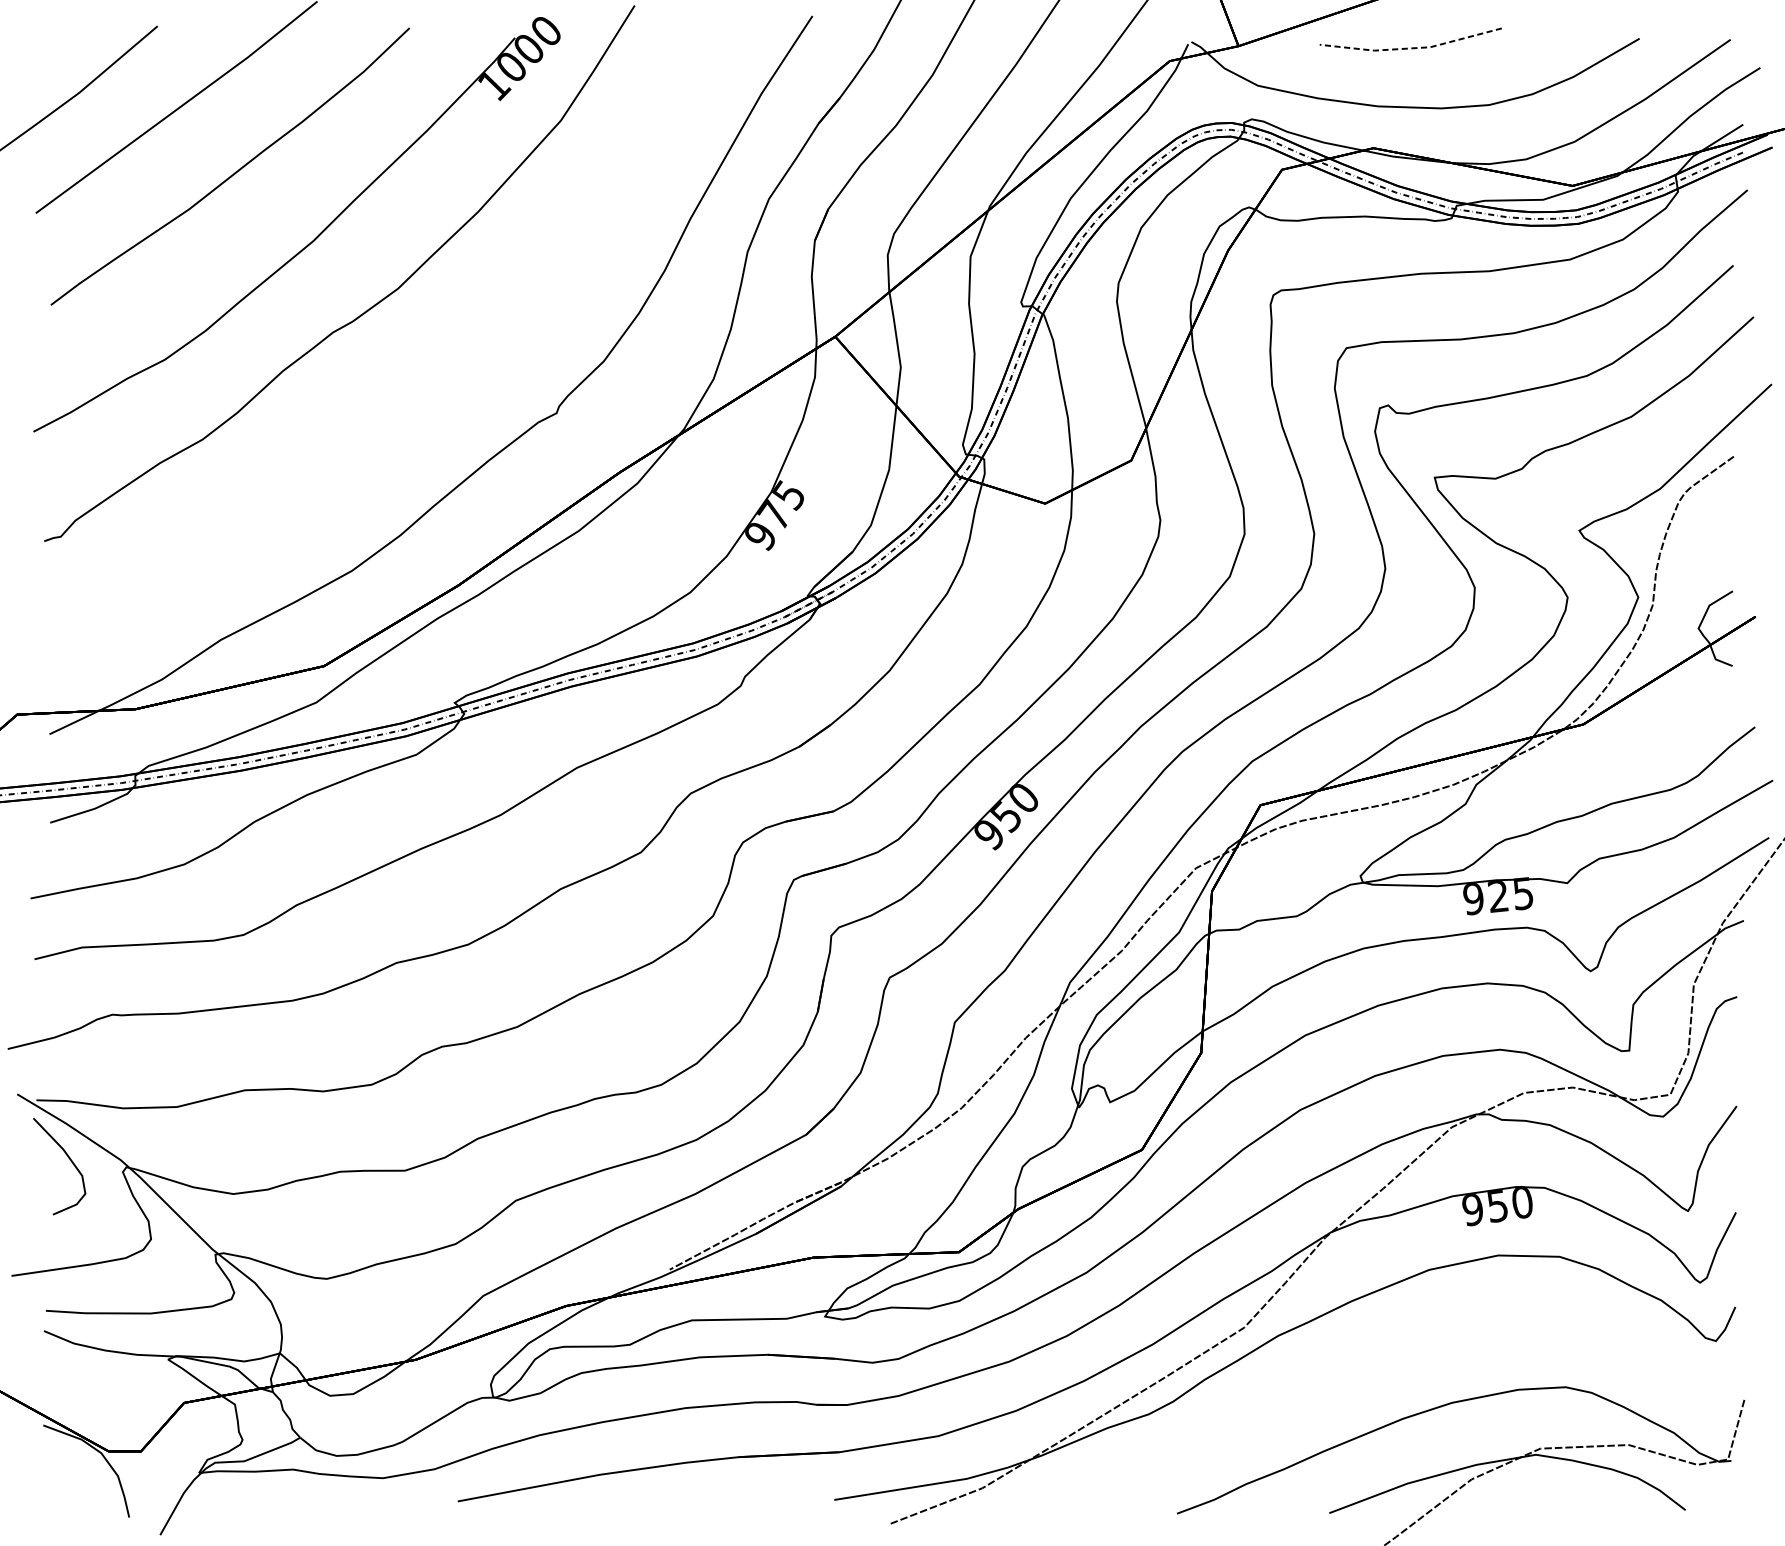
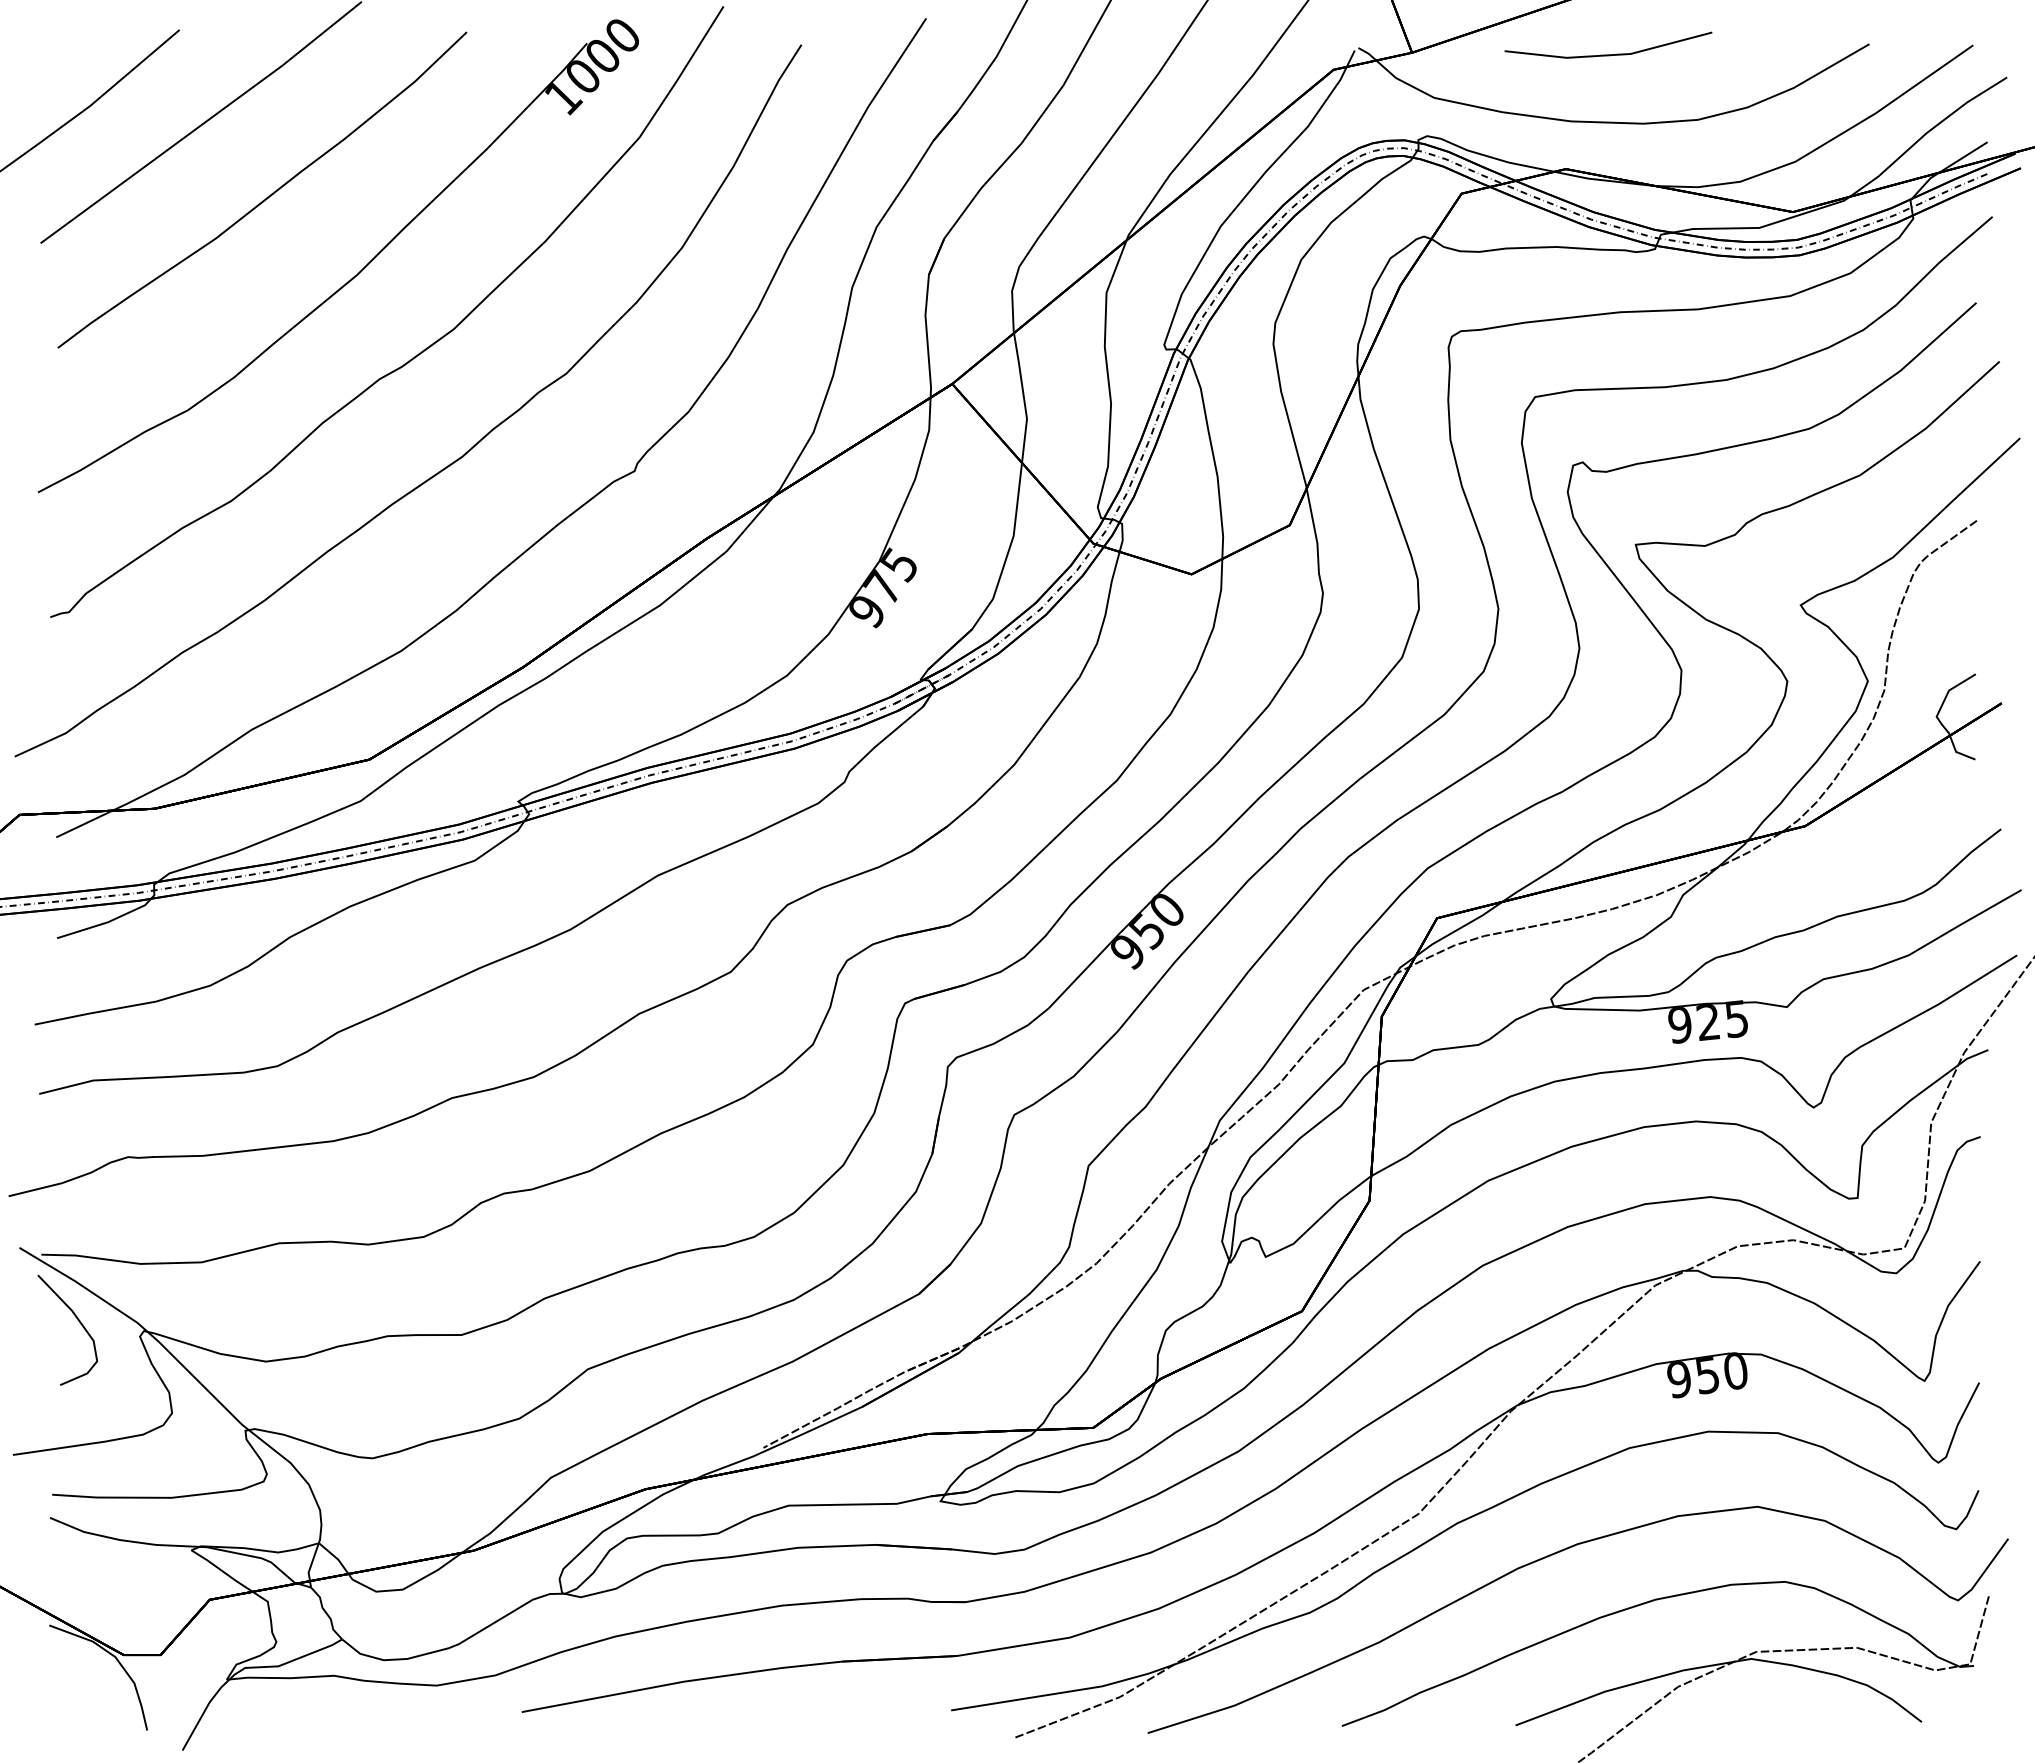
line: (1411, 48) -> (1609, 55), dashed -> solid
curve: (395, 406) -> (450, 463), added
curve: (1358, 1365) -> (1548, 1557), added

